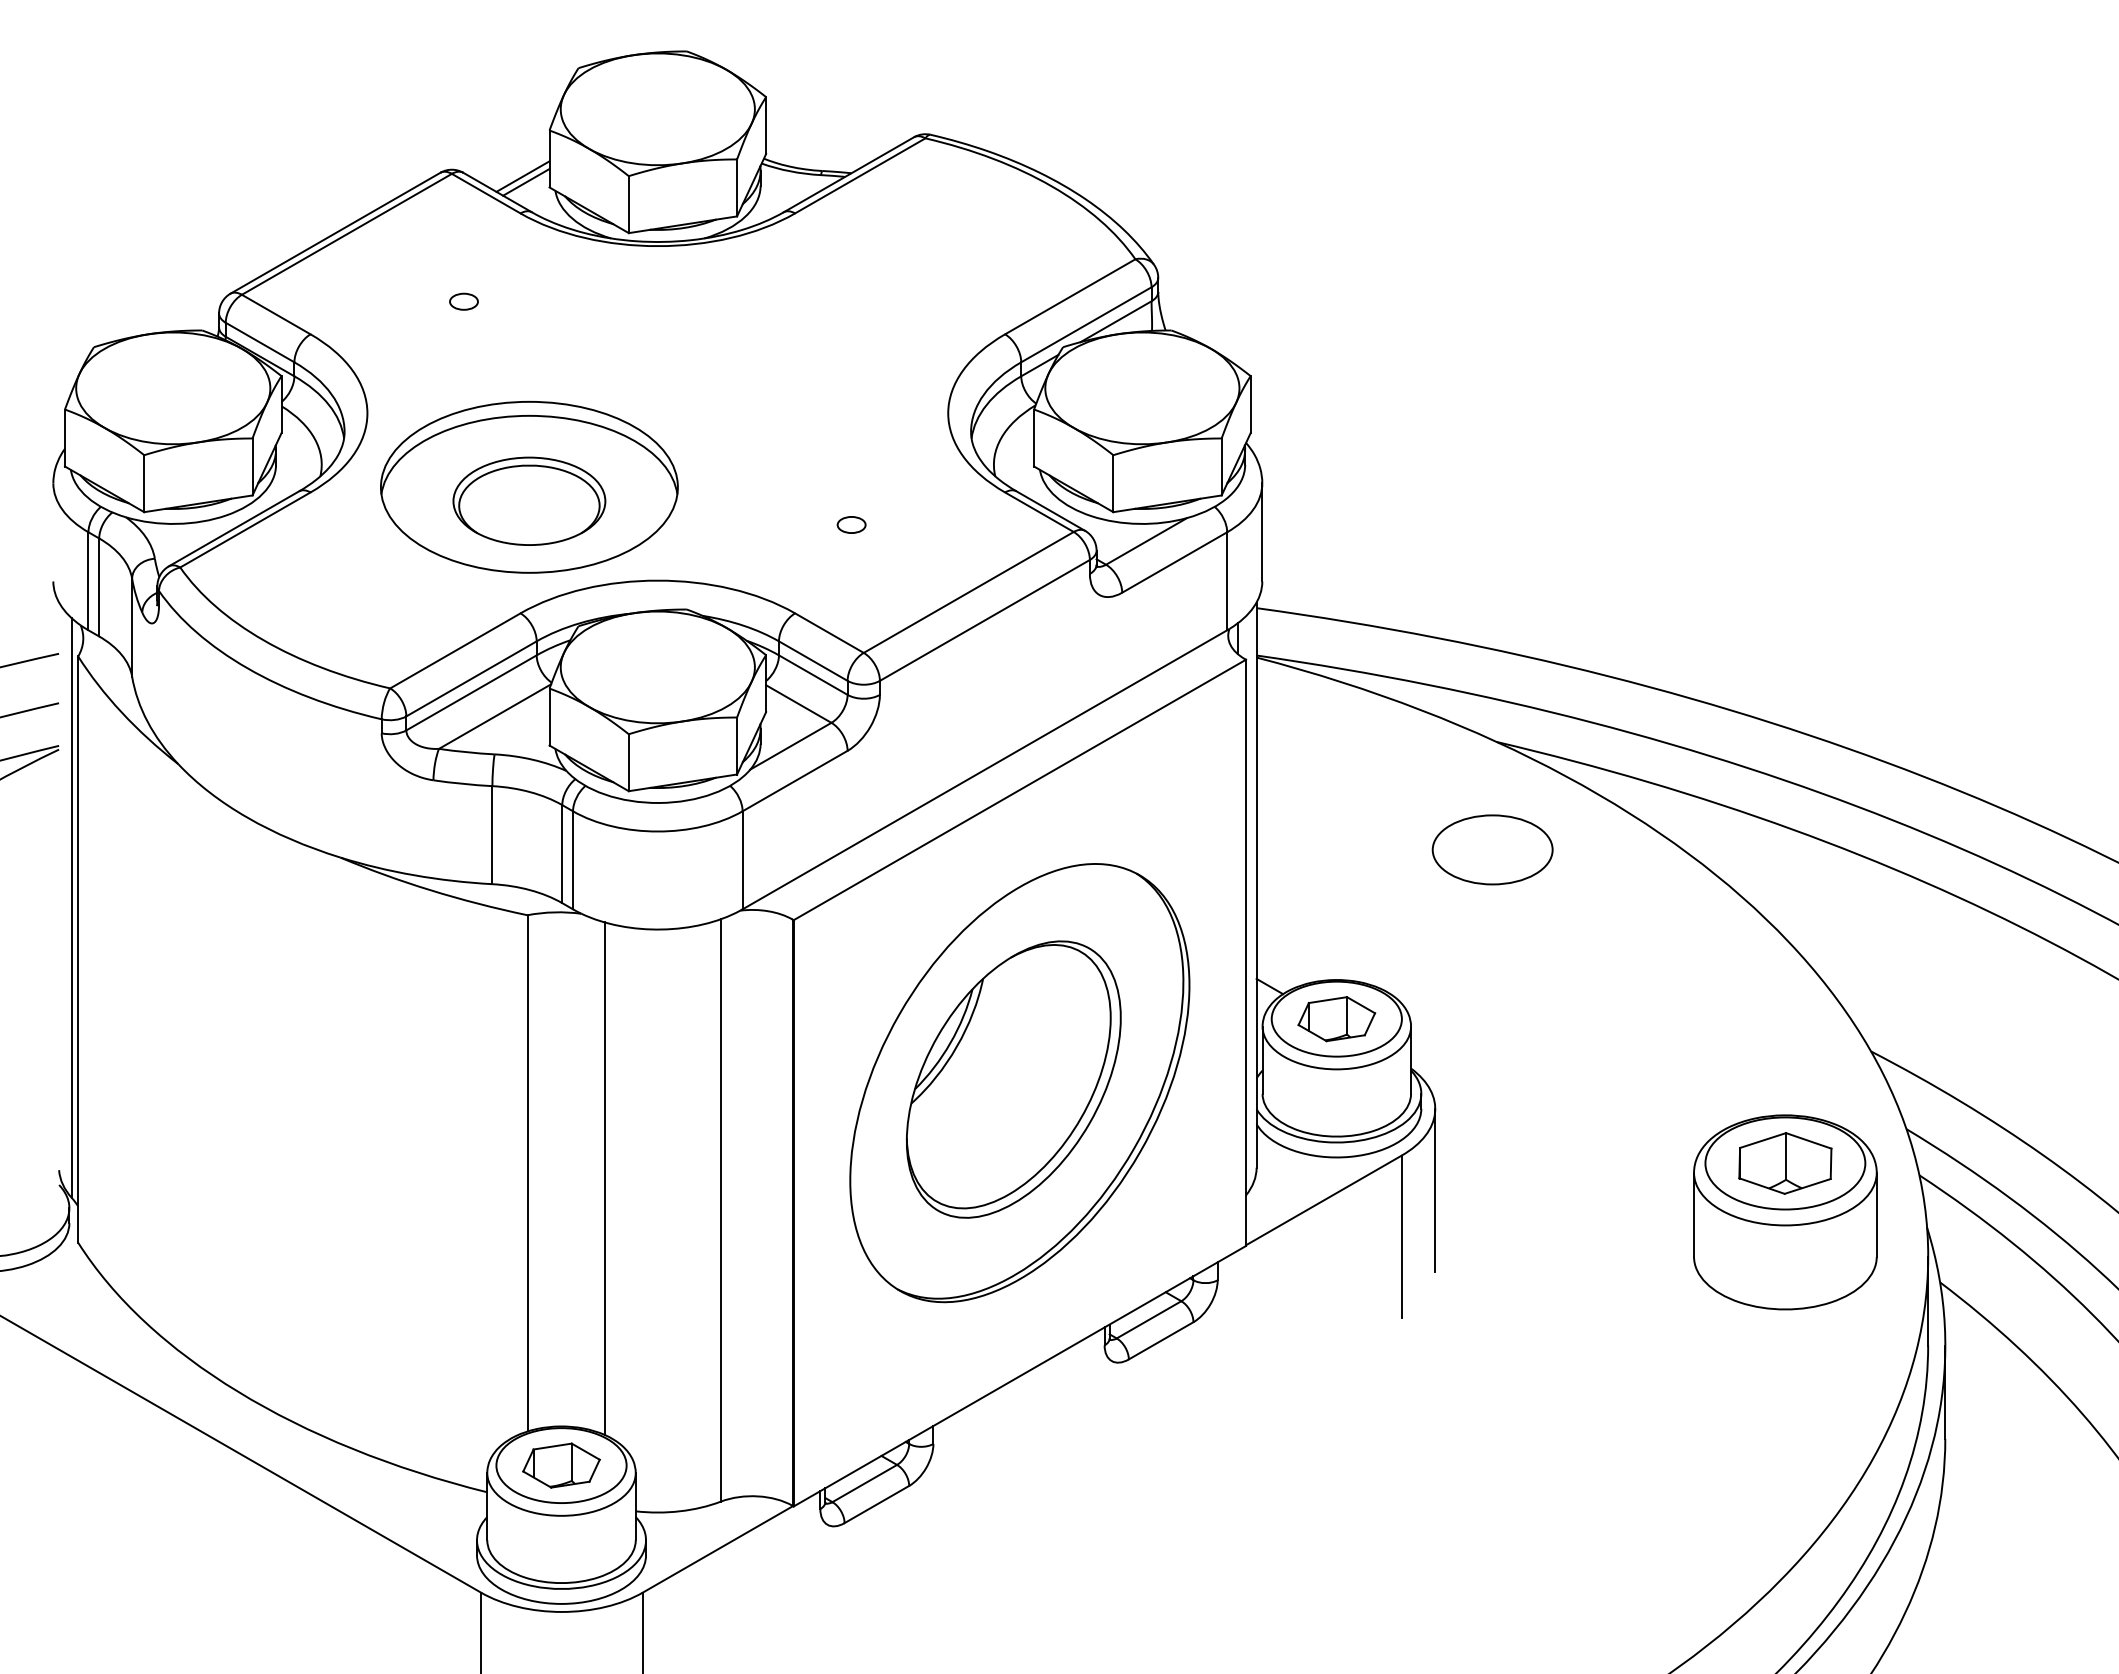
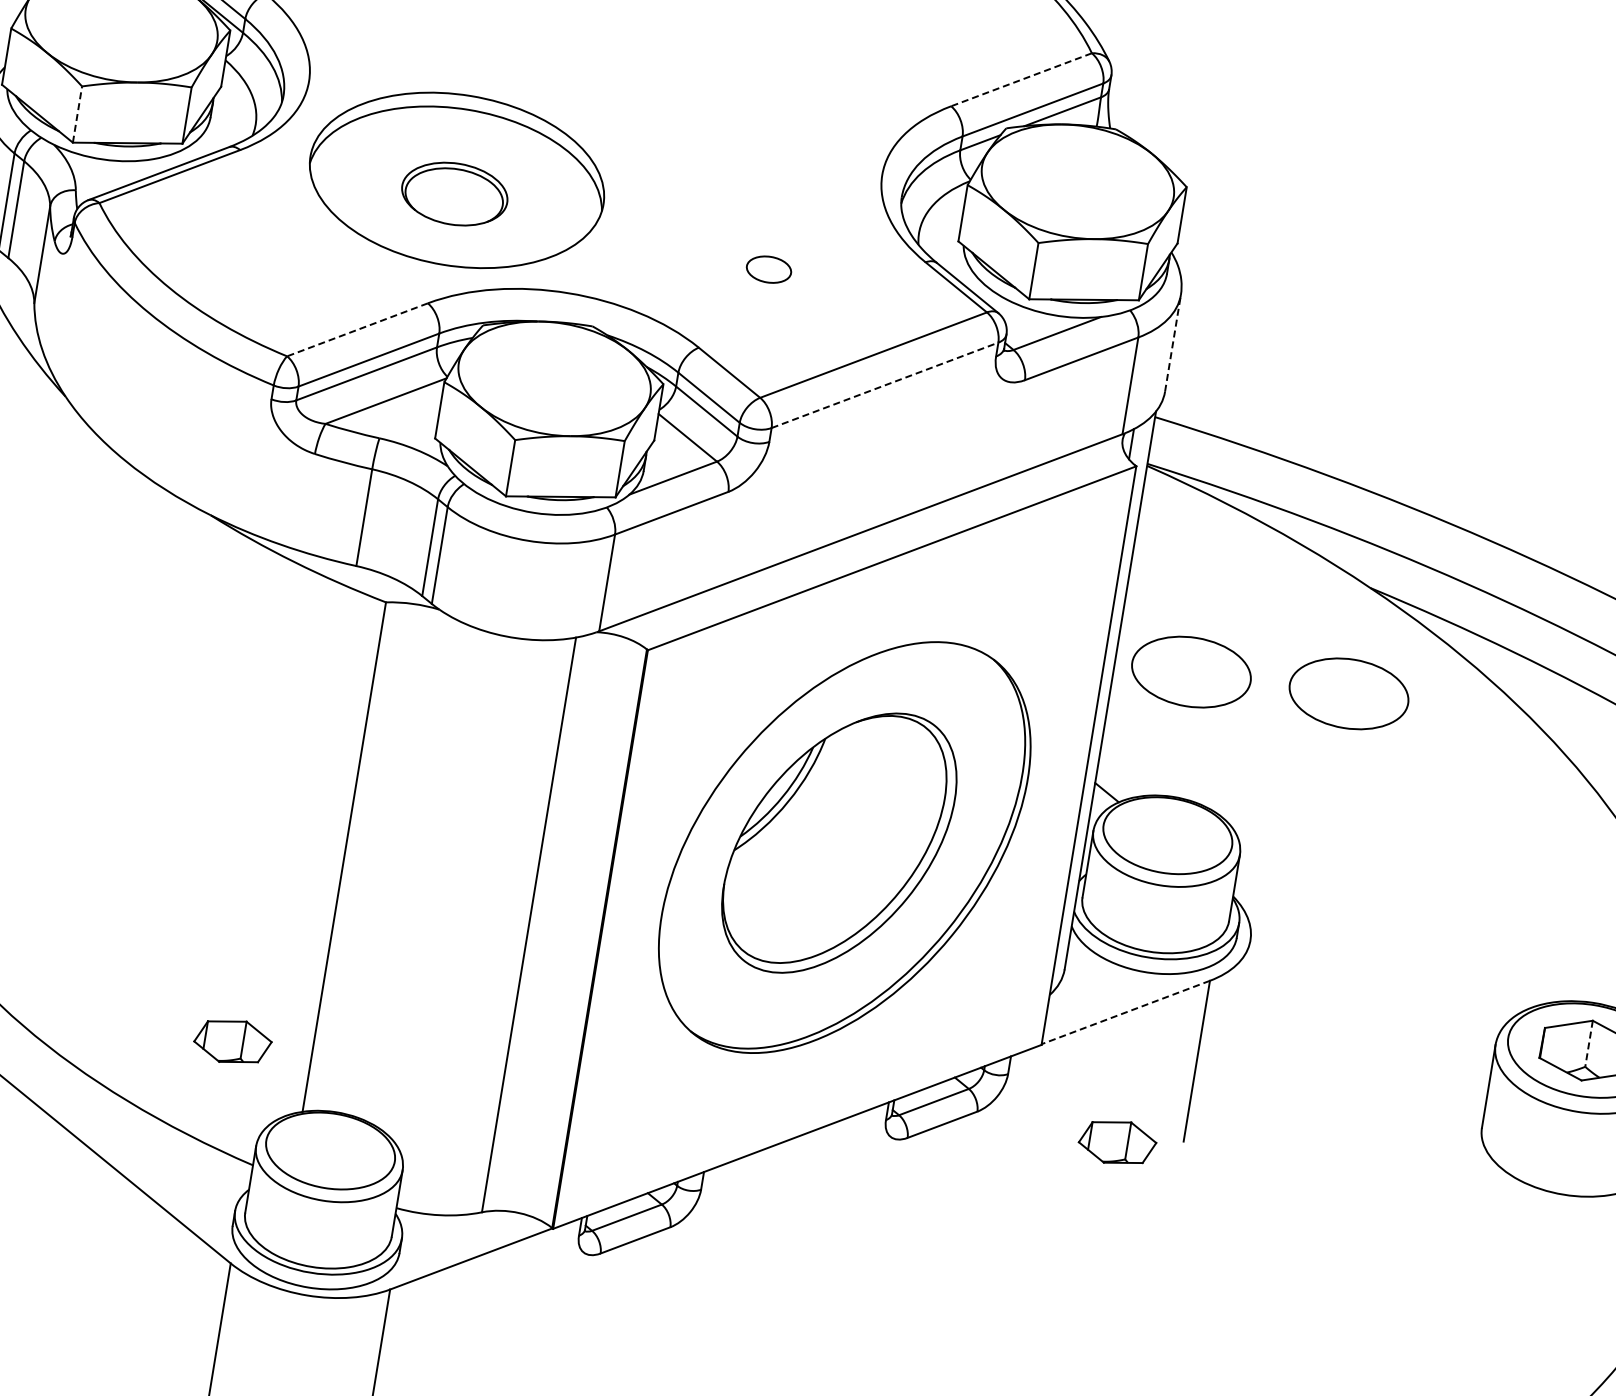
line: (1069, 297) -> (1020, 80), solid -> dashed
line: (144, 483) -> (77, 114), solid -> dashed
part: (529, 500) -> (454, 193), size x0.7
part: (851, 524) -> (768, 269), size x1.6
line: (1262, 531) -> (1173, 342), solid -> dashed
line: (985, 620) -> (885, 385), solid -> dashed
line: (454, 651) -> (356, 330), solid -> dashed
part: (1333, 853) -> (1191, 671), added
part: (1336, 1019) -> (1117, 1142), moved
line: (1786, 1156) -> (1589, 1043), solid -> dashed
line: (604, 1178) -> (419, 874), removed
line: (1435, 1190) -> (1237, 1020), removed
line: (1323, 1200) -> (1125, 1012), solid -> dashed
part: (561, 1465) -> (232, 1041), moved

